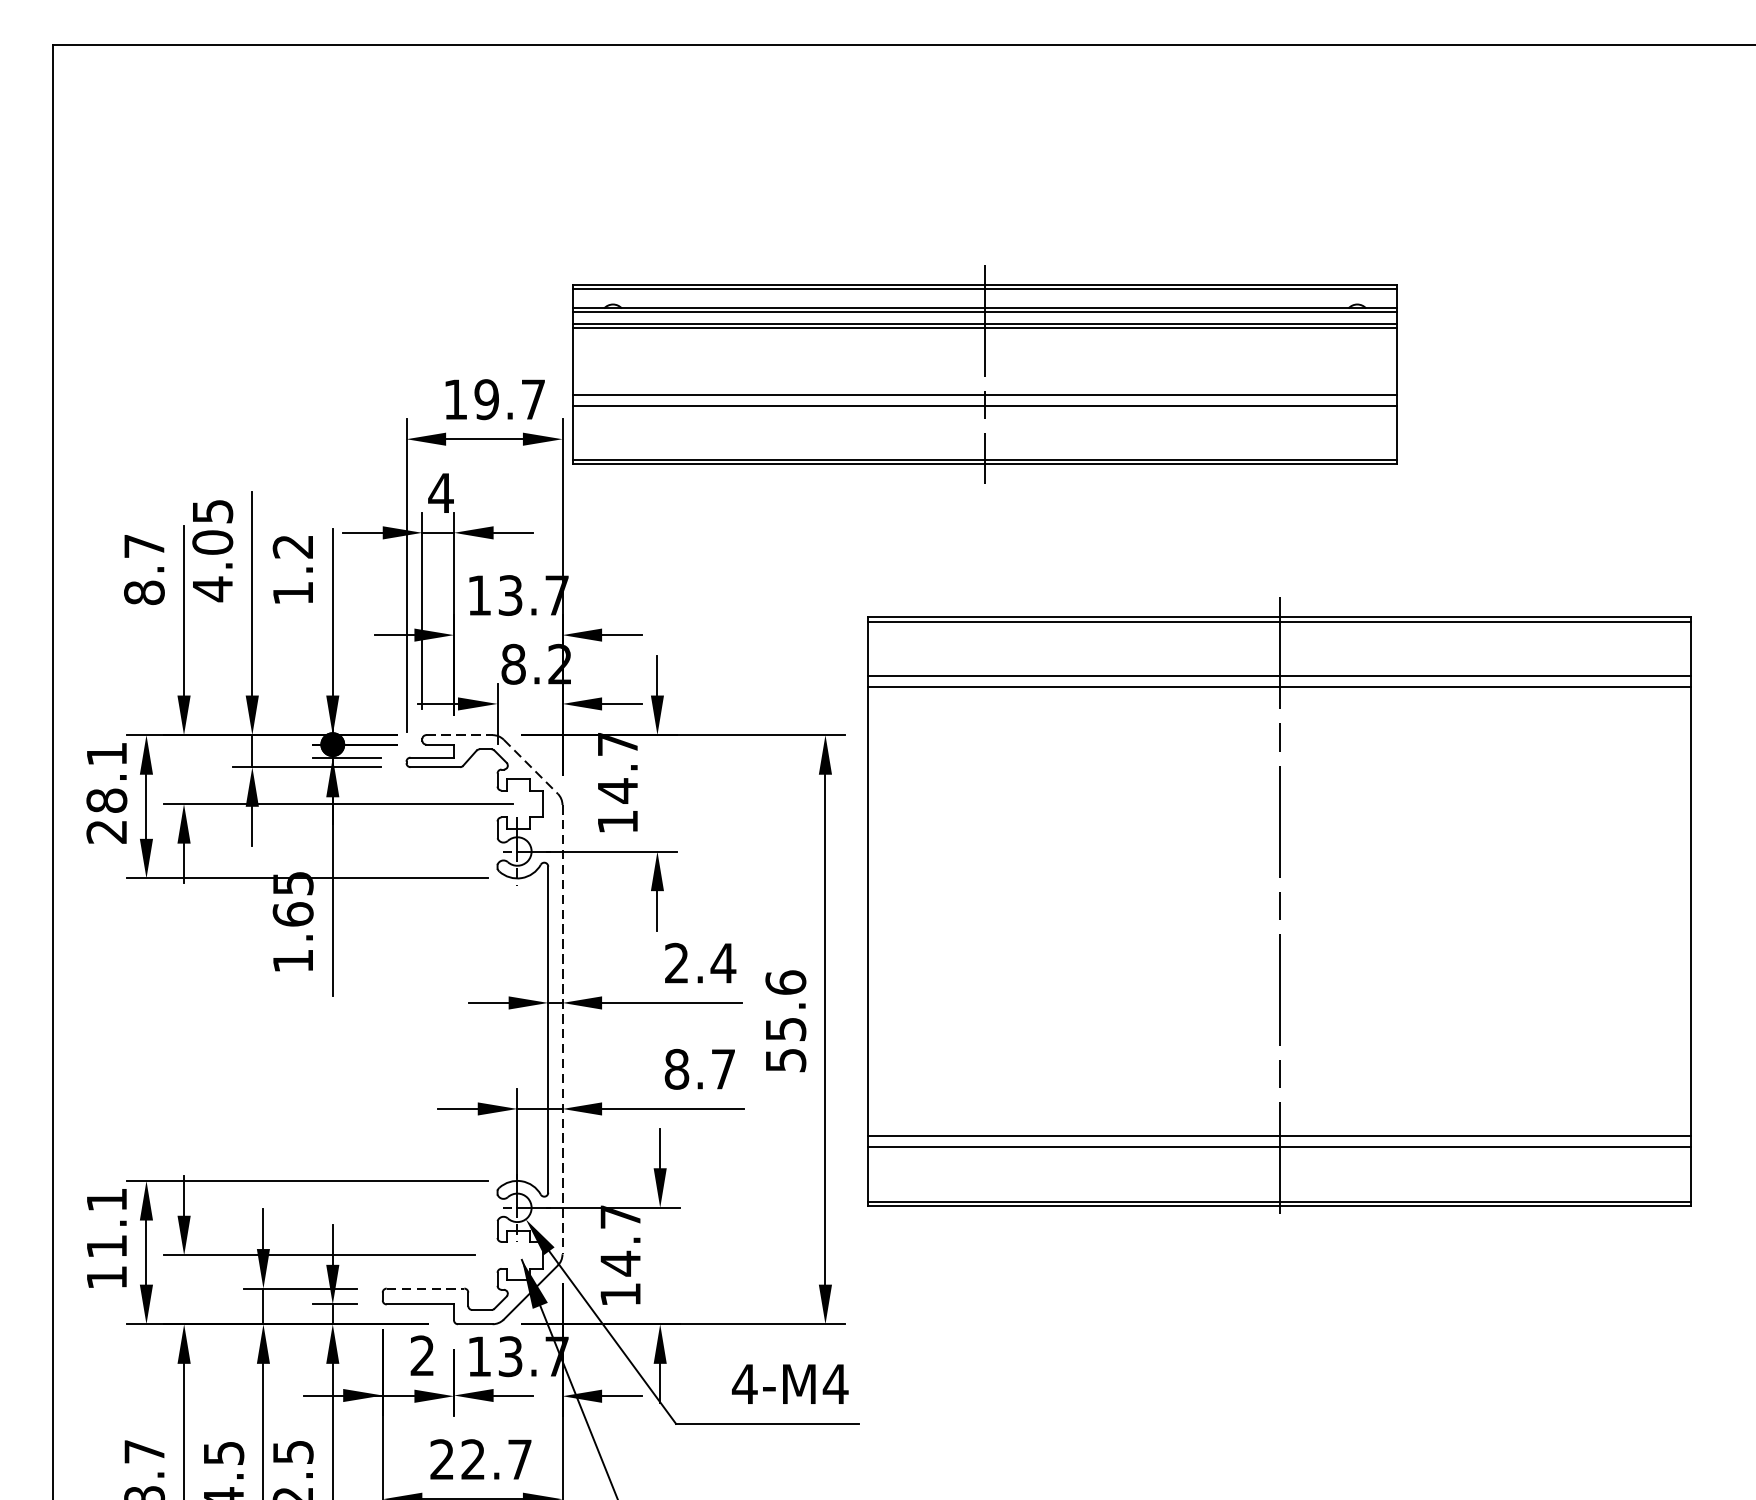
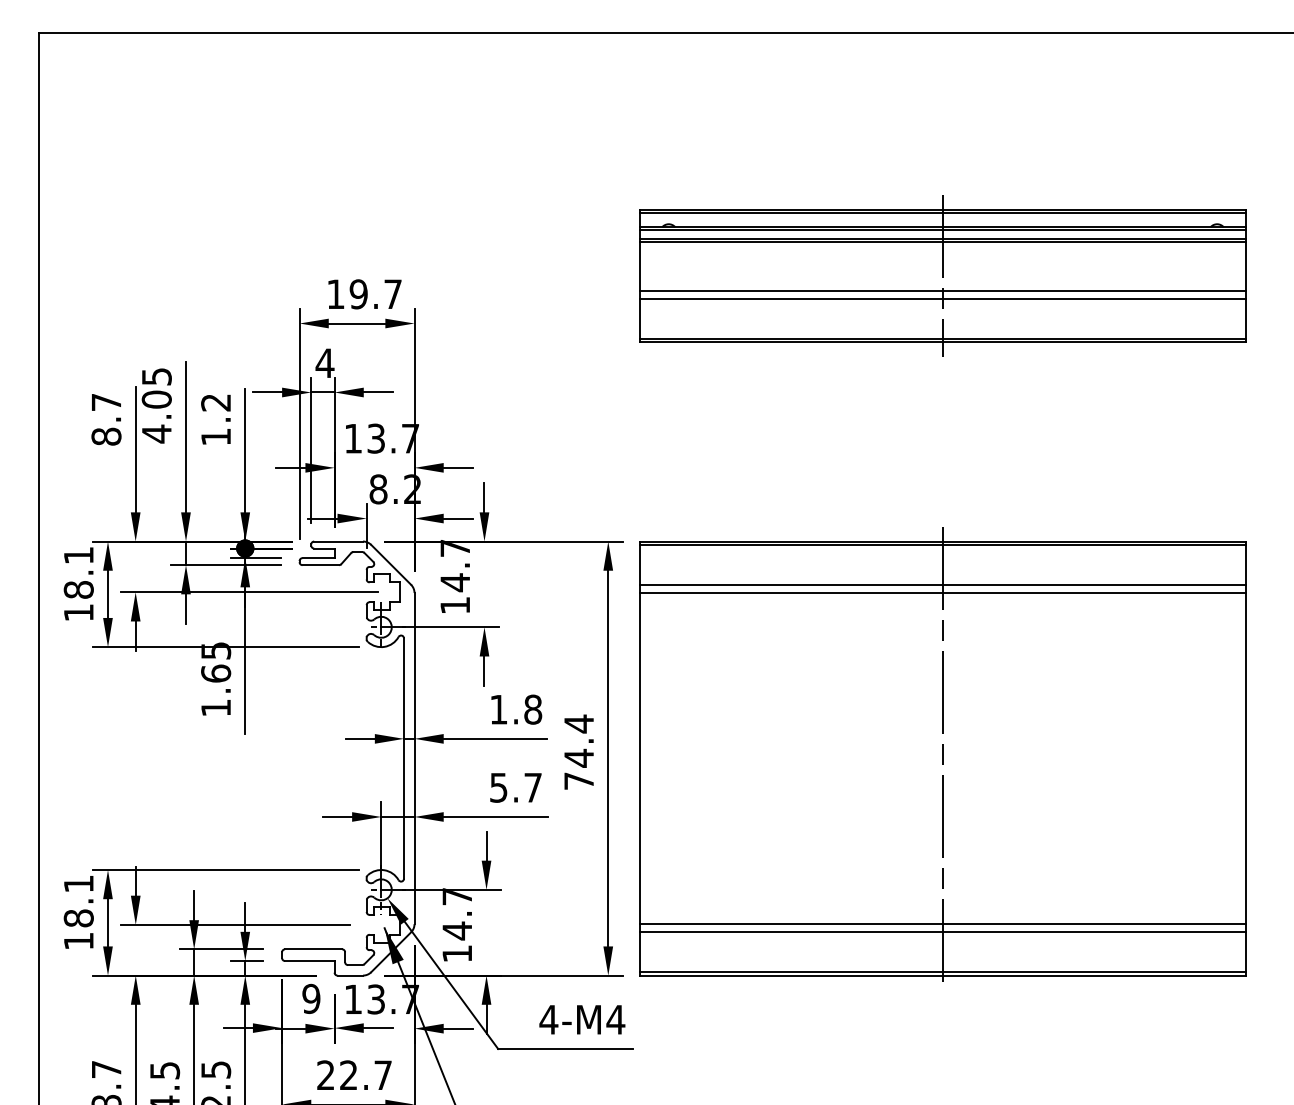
part: (984, 374) -> (942, 275), moved
line: (460, 735) -> (339, 541), dashed -> solid
line: (531, 767) -> (391, 565), dashed -> solid
text: (106, 831) -> (78, 612), 28.1 -> 18.1
part: (1279, 906) -> (942, 754), moved
text: (700, 963) -> (516, 709), 2.4 -> 1.8
text: (786, 1020) -> (579, 751), 55.6 -> 74.4
line: (562, 1029) -> (414, 758), dashed -> solid
text: (676, 1068) -> (498, 787), 8.7 -> 5.7
text: (106, 1246) -> (78, 918), 11.1 -> 18.1
line: (425, 1288) -> (313, 949), dashed -> solid
text: (422, 1355) -> (311, 998), 2 -> 9

